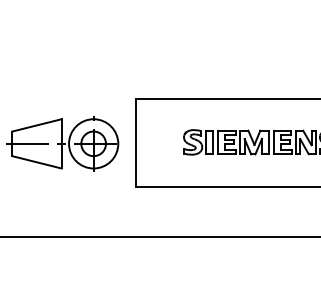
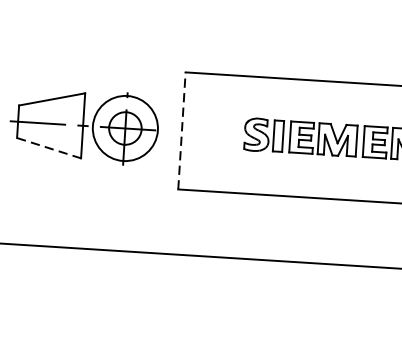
line: (136, 142) -> (182, 130), solid -> dashed
line: (37, 162) -> (49, 148), solid -> dashed

